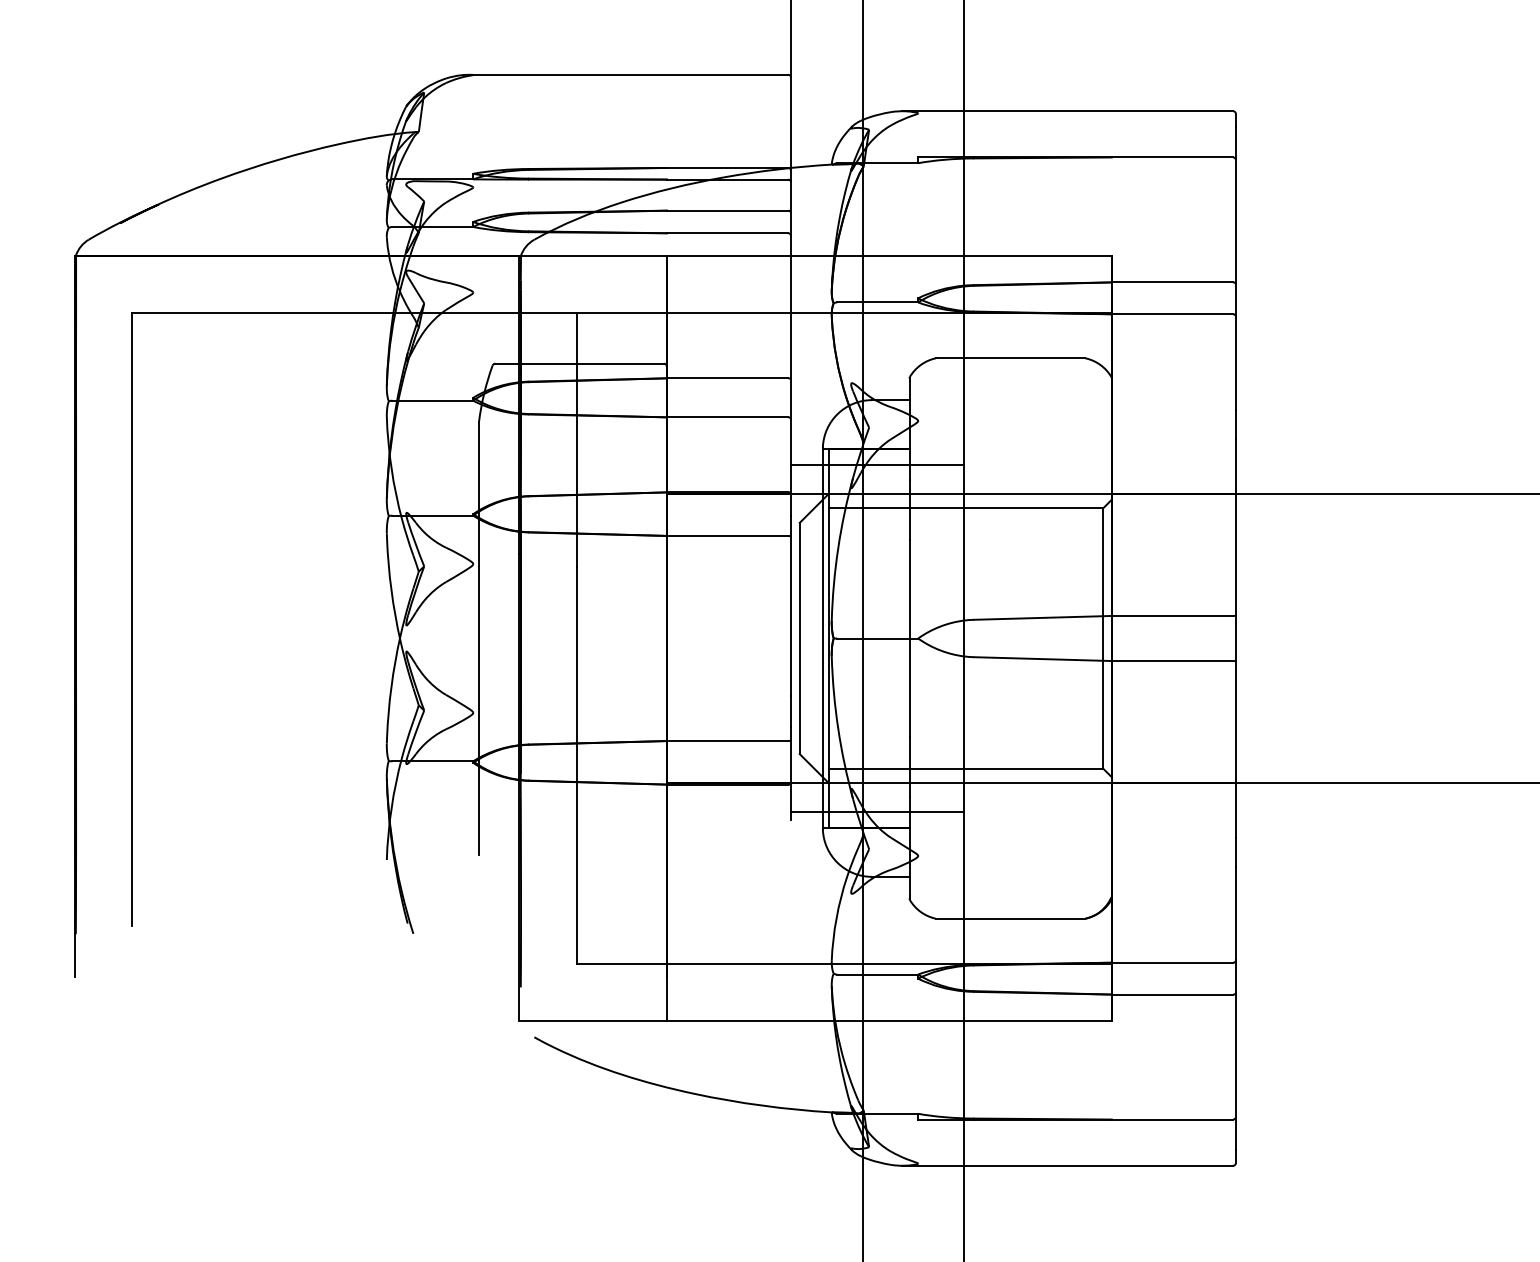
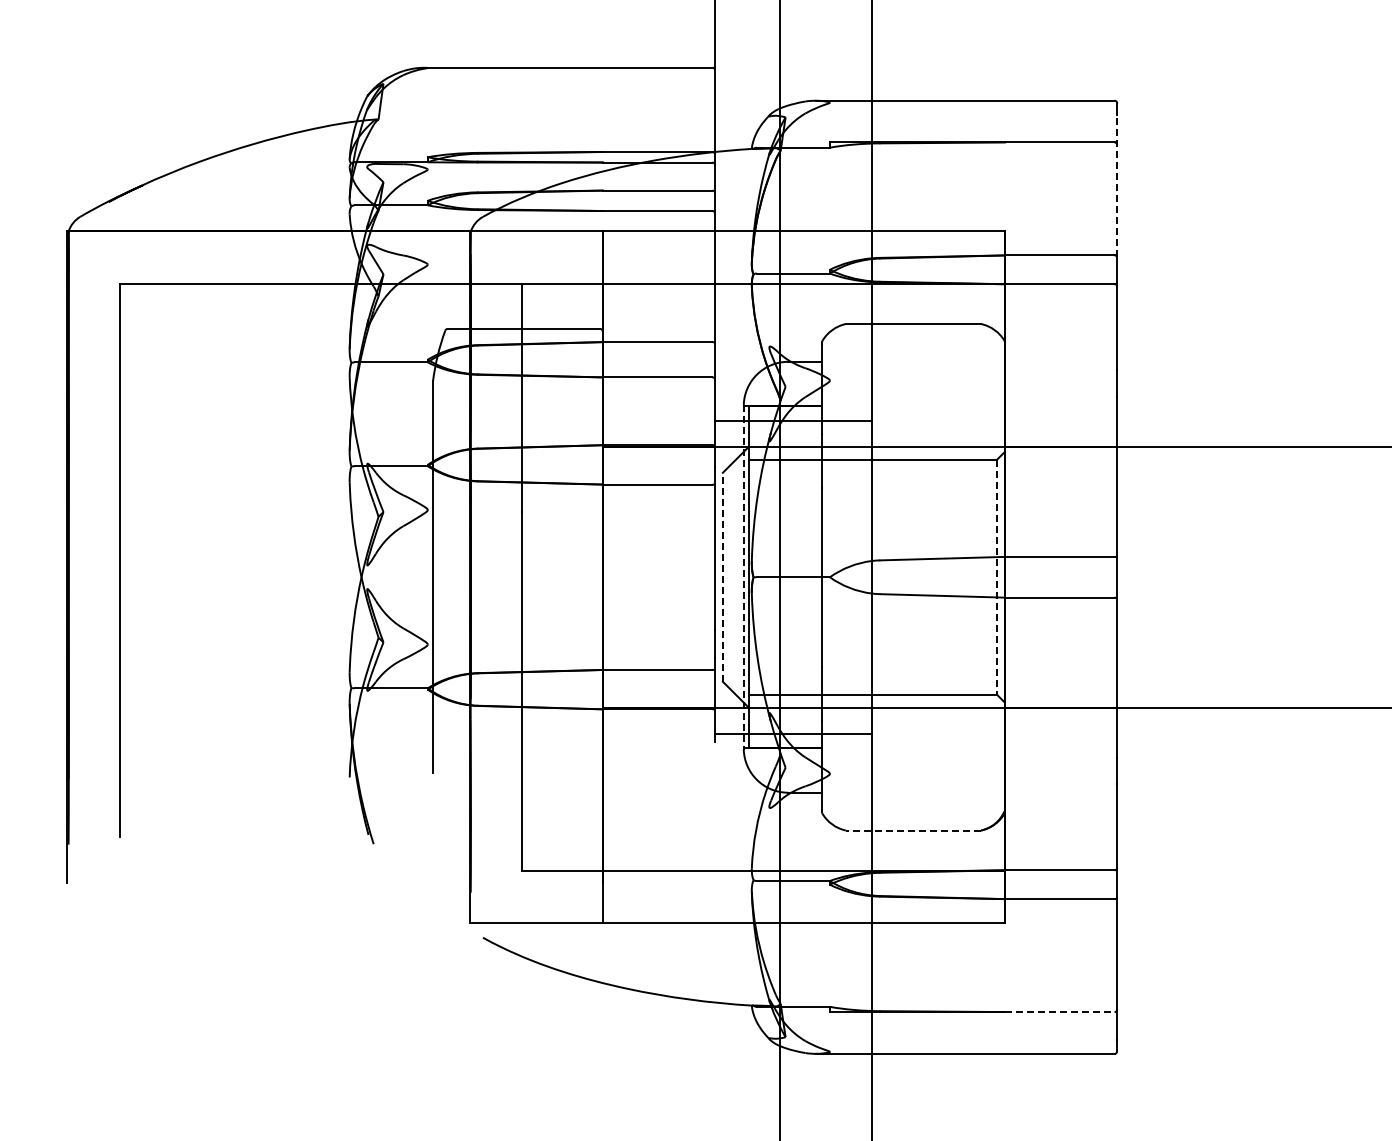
line: (1236, 205) -> (1117, 185), solid -> dashed
line: (799, 637) -> (722, 576), solid -> dashed
line: (822, 638) -> (743, 577), solid -> dashed
line: (1103, 638) -> (997, 577), solid -> dashed
line: (1010, 918) -> (913, 830), solid -> dashed
line: (1172, 1120) -> (1059, 1012), solid -> dashed

